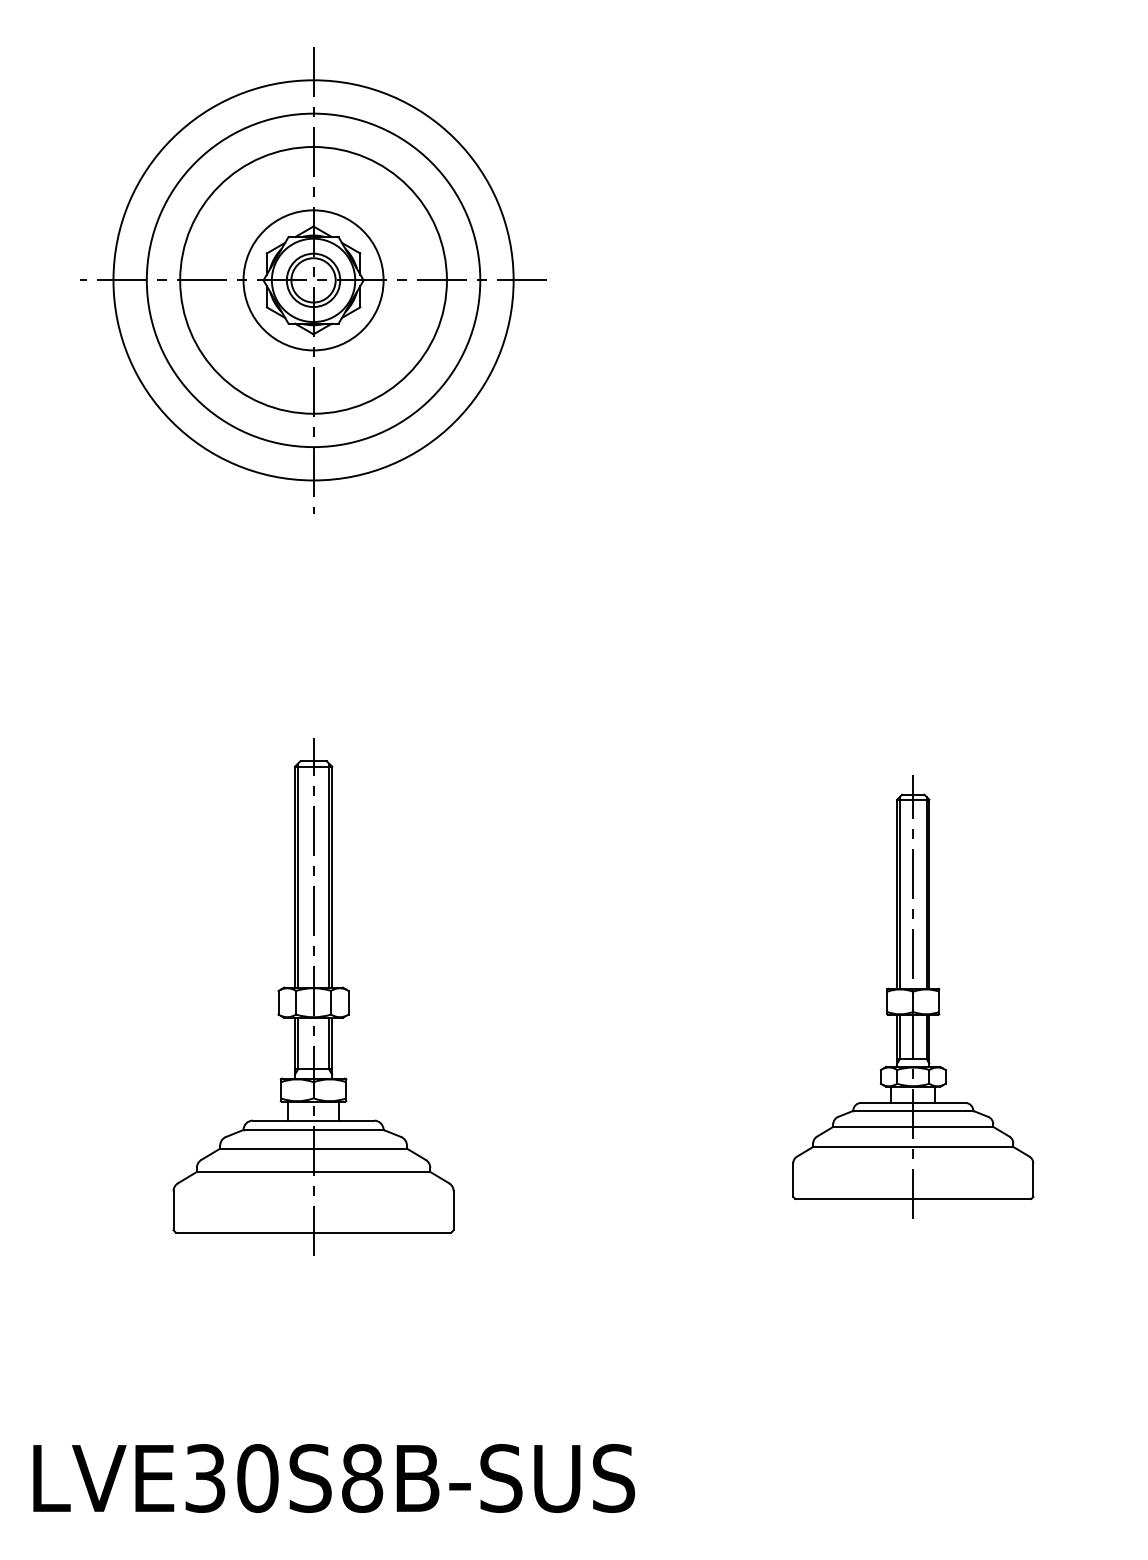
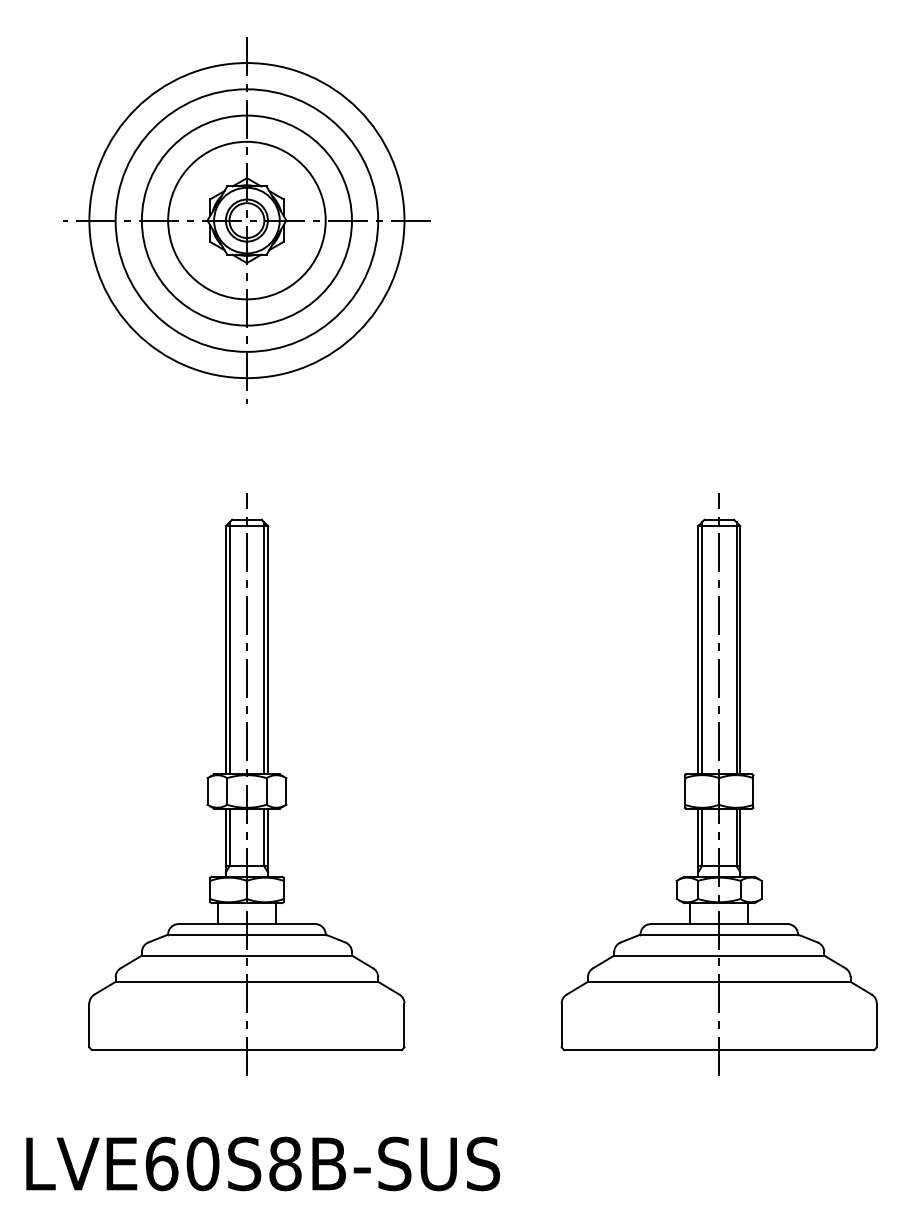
circle: (313, 280) -> (246, 220), size x1.43
part: (313, 996) -> (246, 784), size x1.43
part: (912, 996) -> (718, 784), size x1.67
text: (205, 1477) -> (161, 1163), LVE30S8B-SUS -> LVE60S8B-SUS

